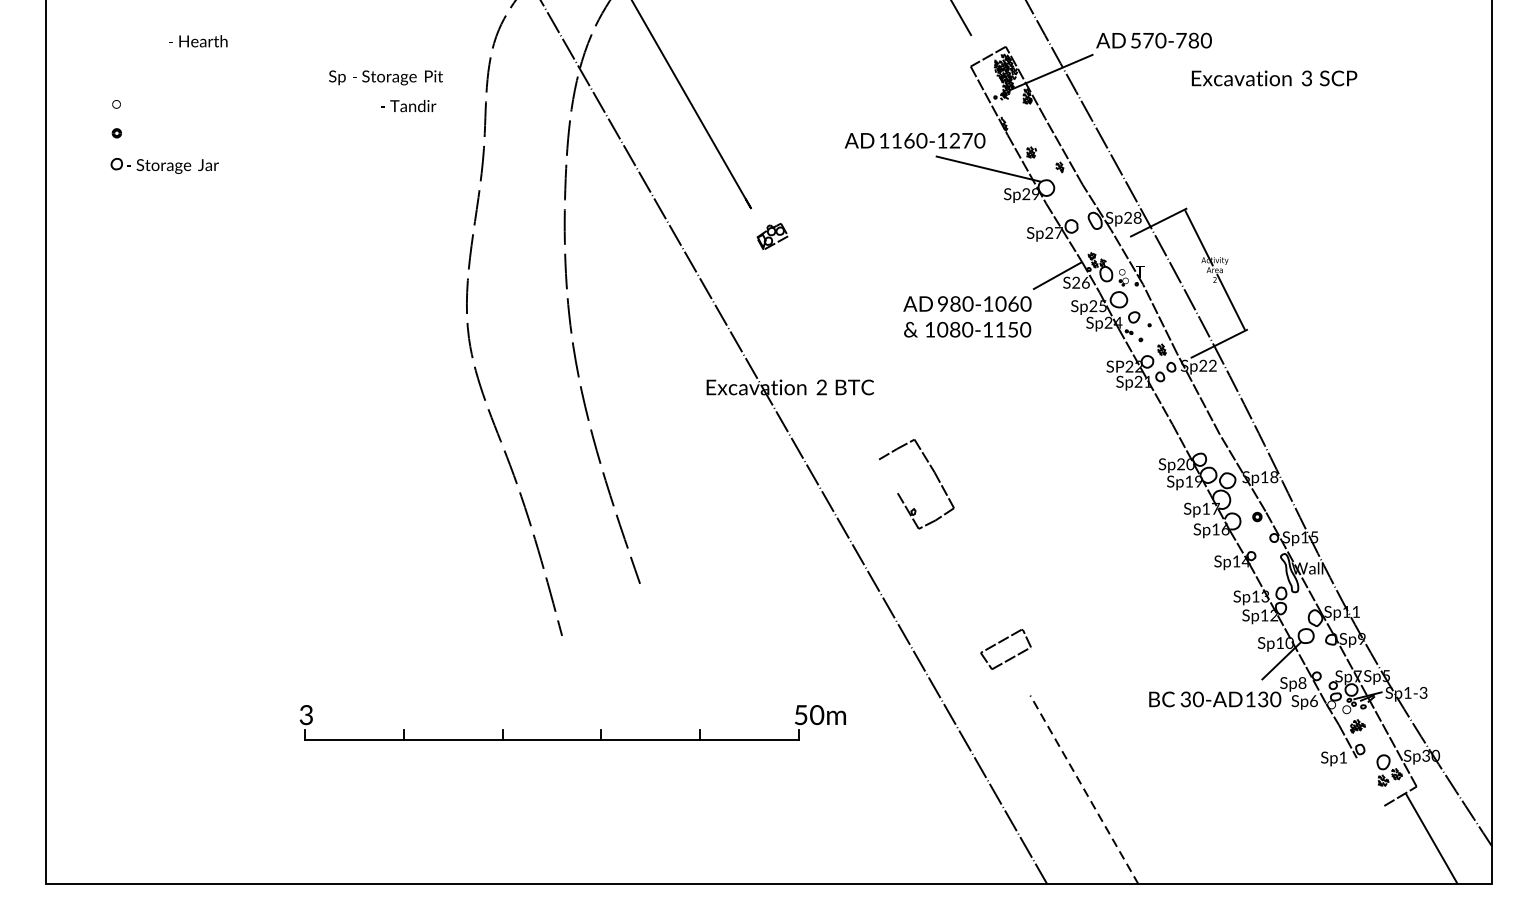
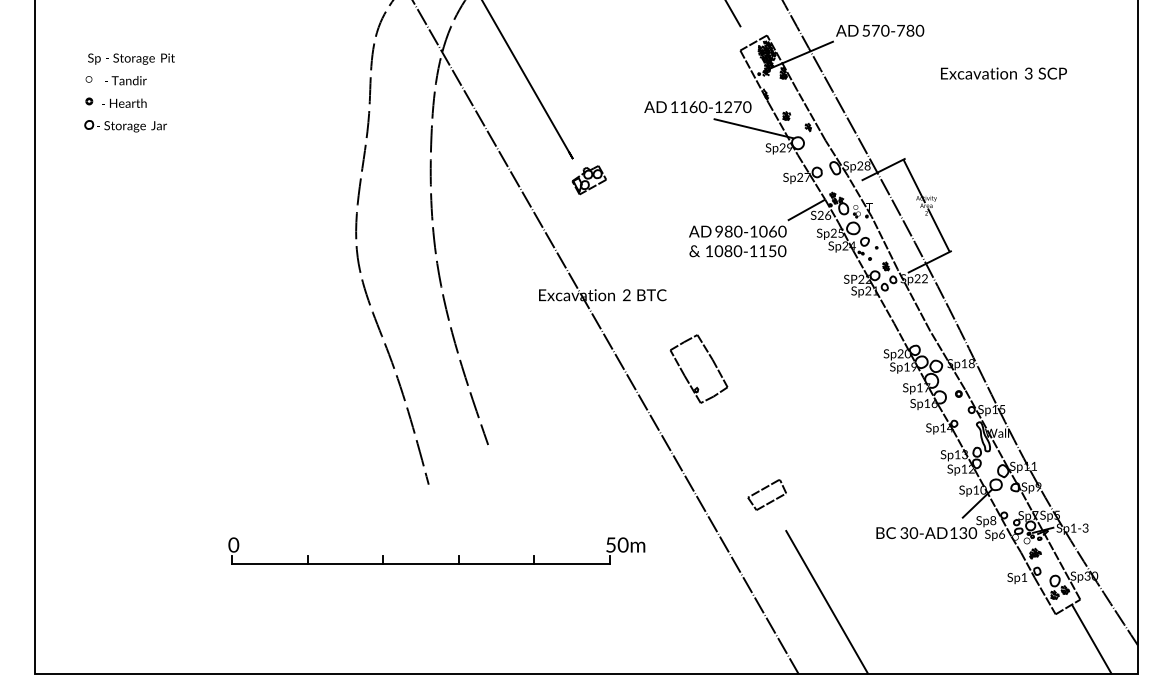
text: (198, 40) -> (124, 102), moved
text: (386, 76) -> (131, 58), moved
text: (1273, 78) -> (1003, 73), moved
text: (408, 105) -> (125, 80), moved
part: (771, 236) -> (588, 180), size x1.43
line: (888, 475) -> (677, 362), added
text: (306, 714) -> (233, 544), 3 -> 0
line: (1369, 781) -> (1044, 595), added
line: (1085, 790) -> (827, 602), dashed -> solid

